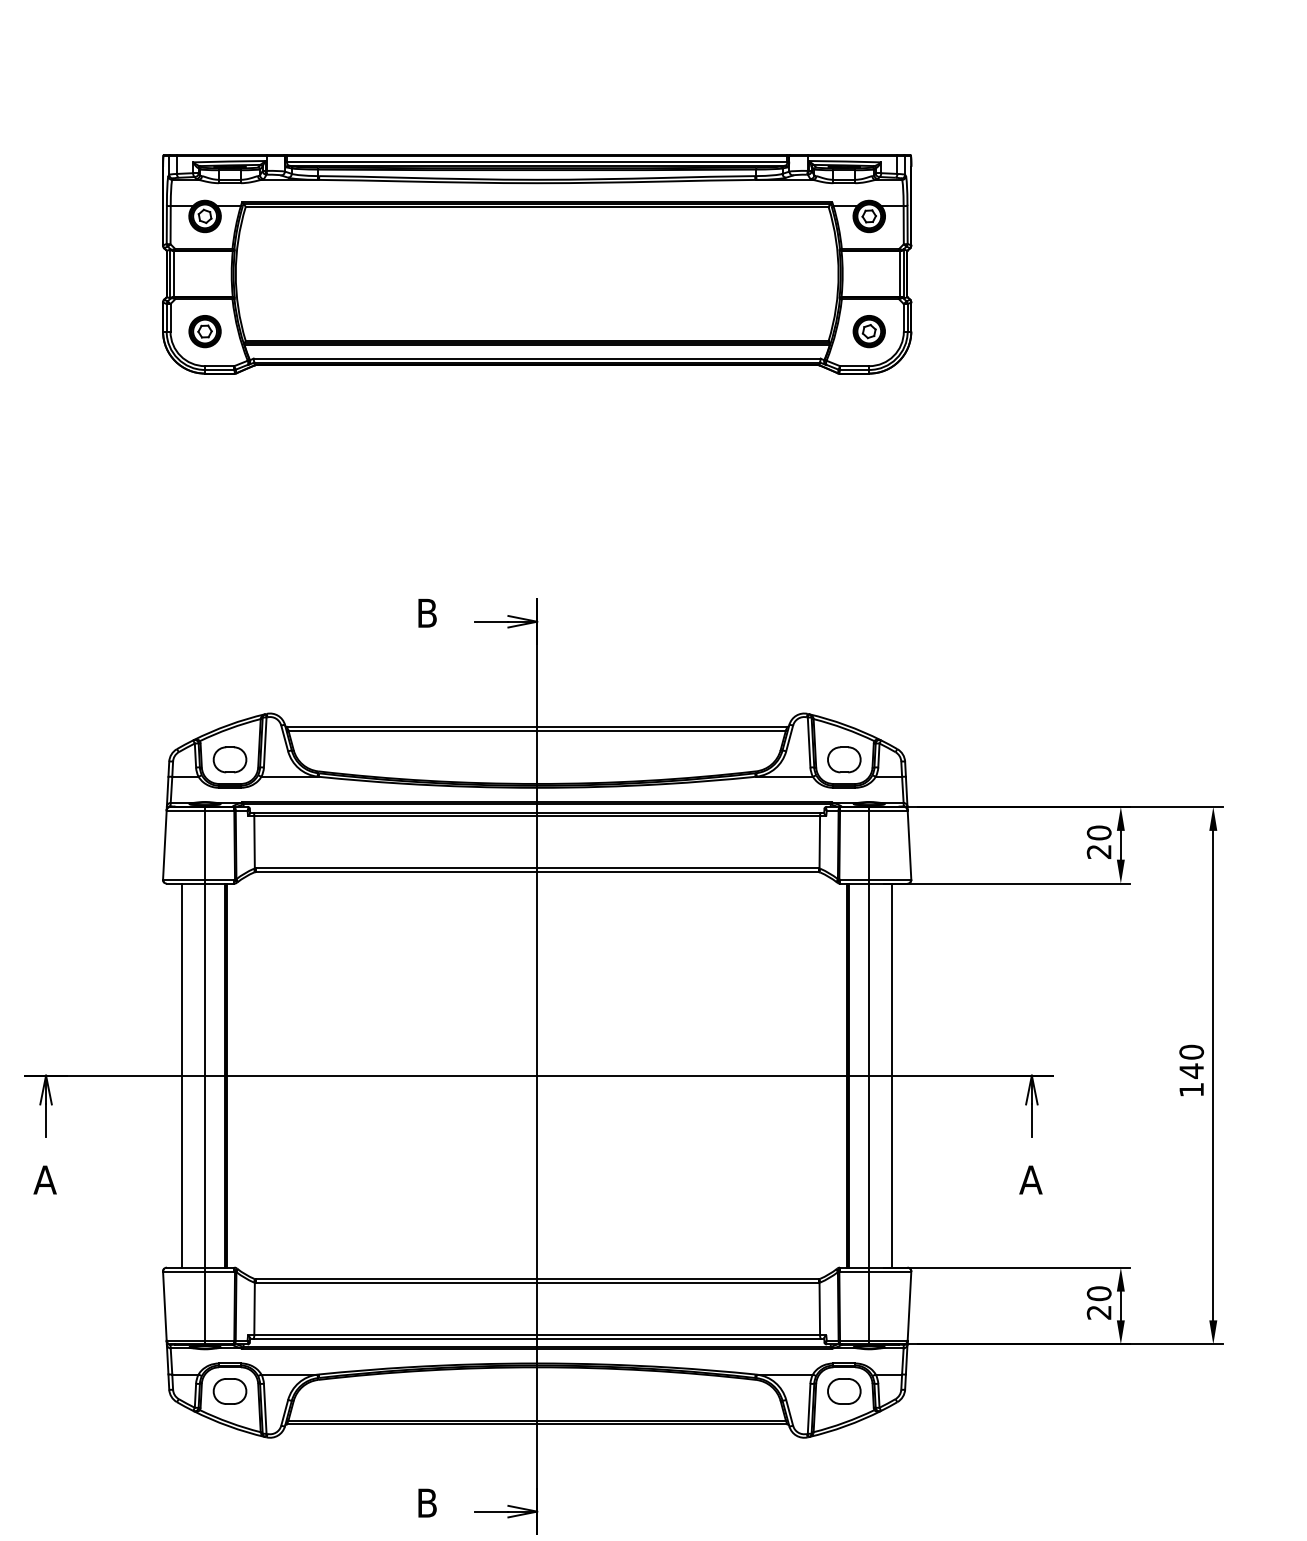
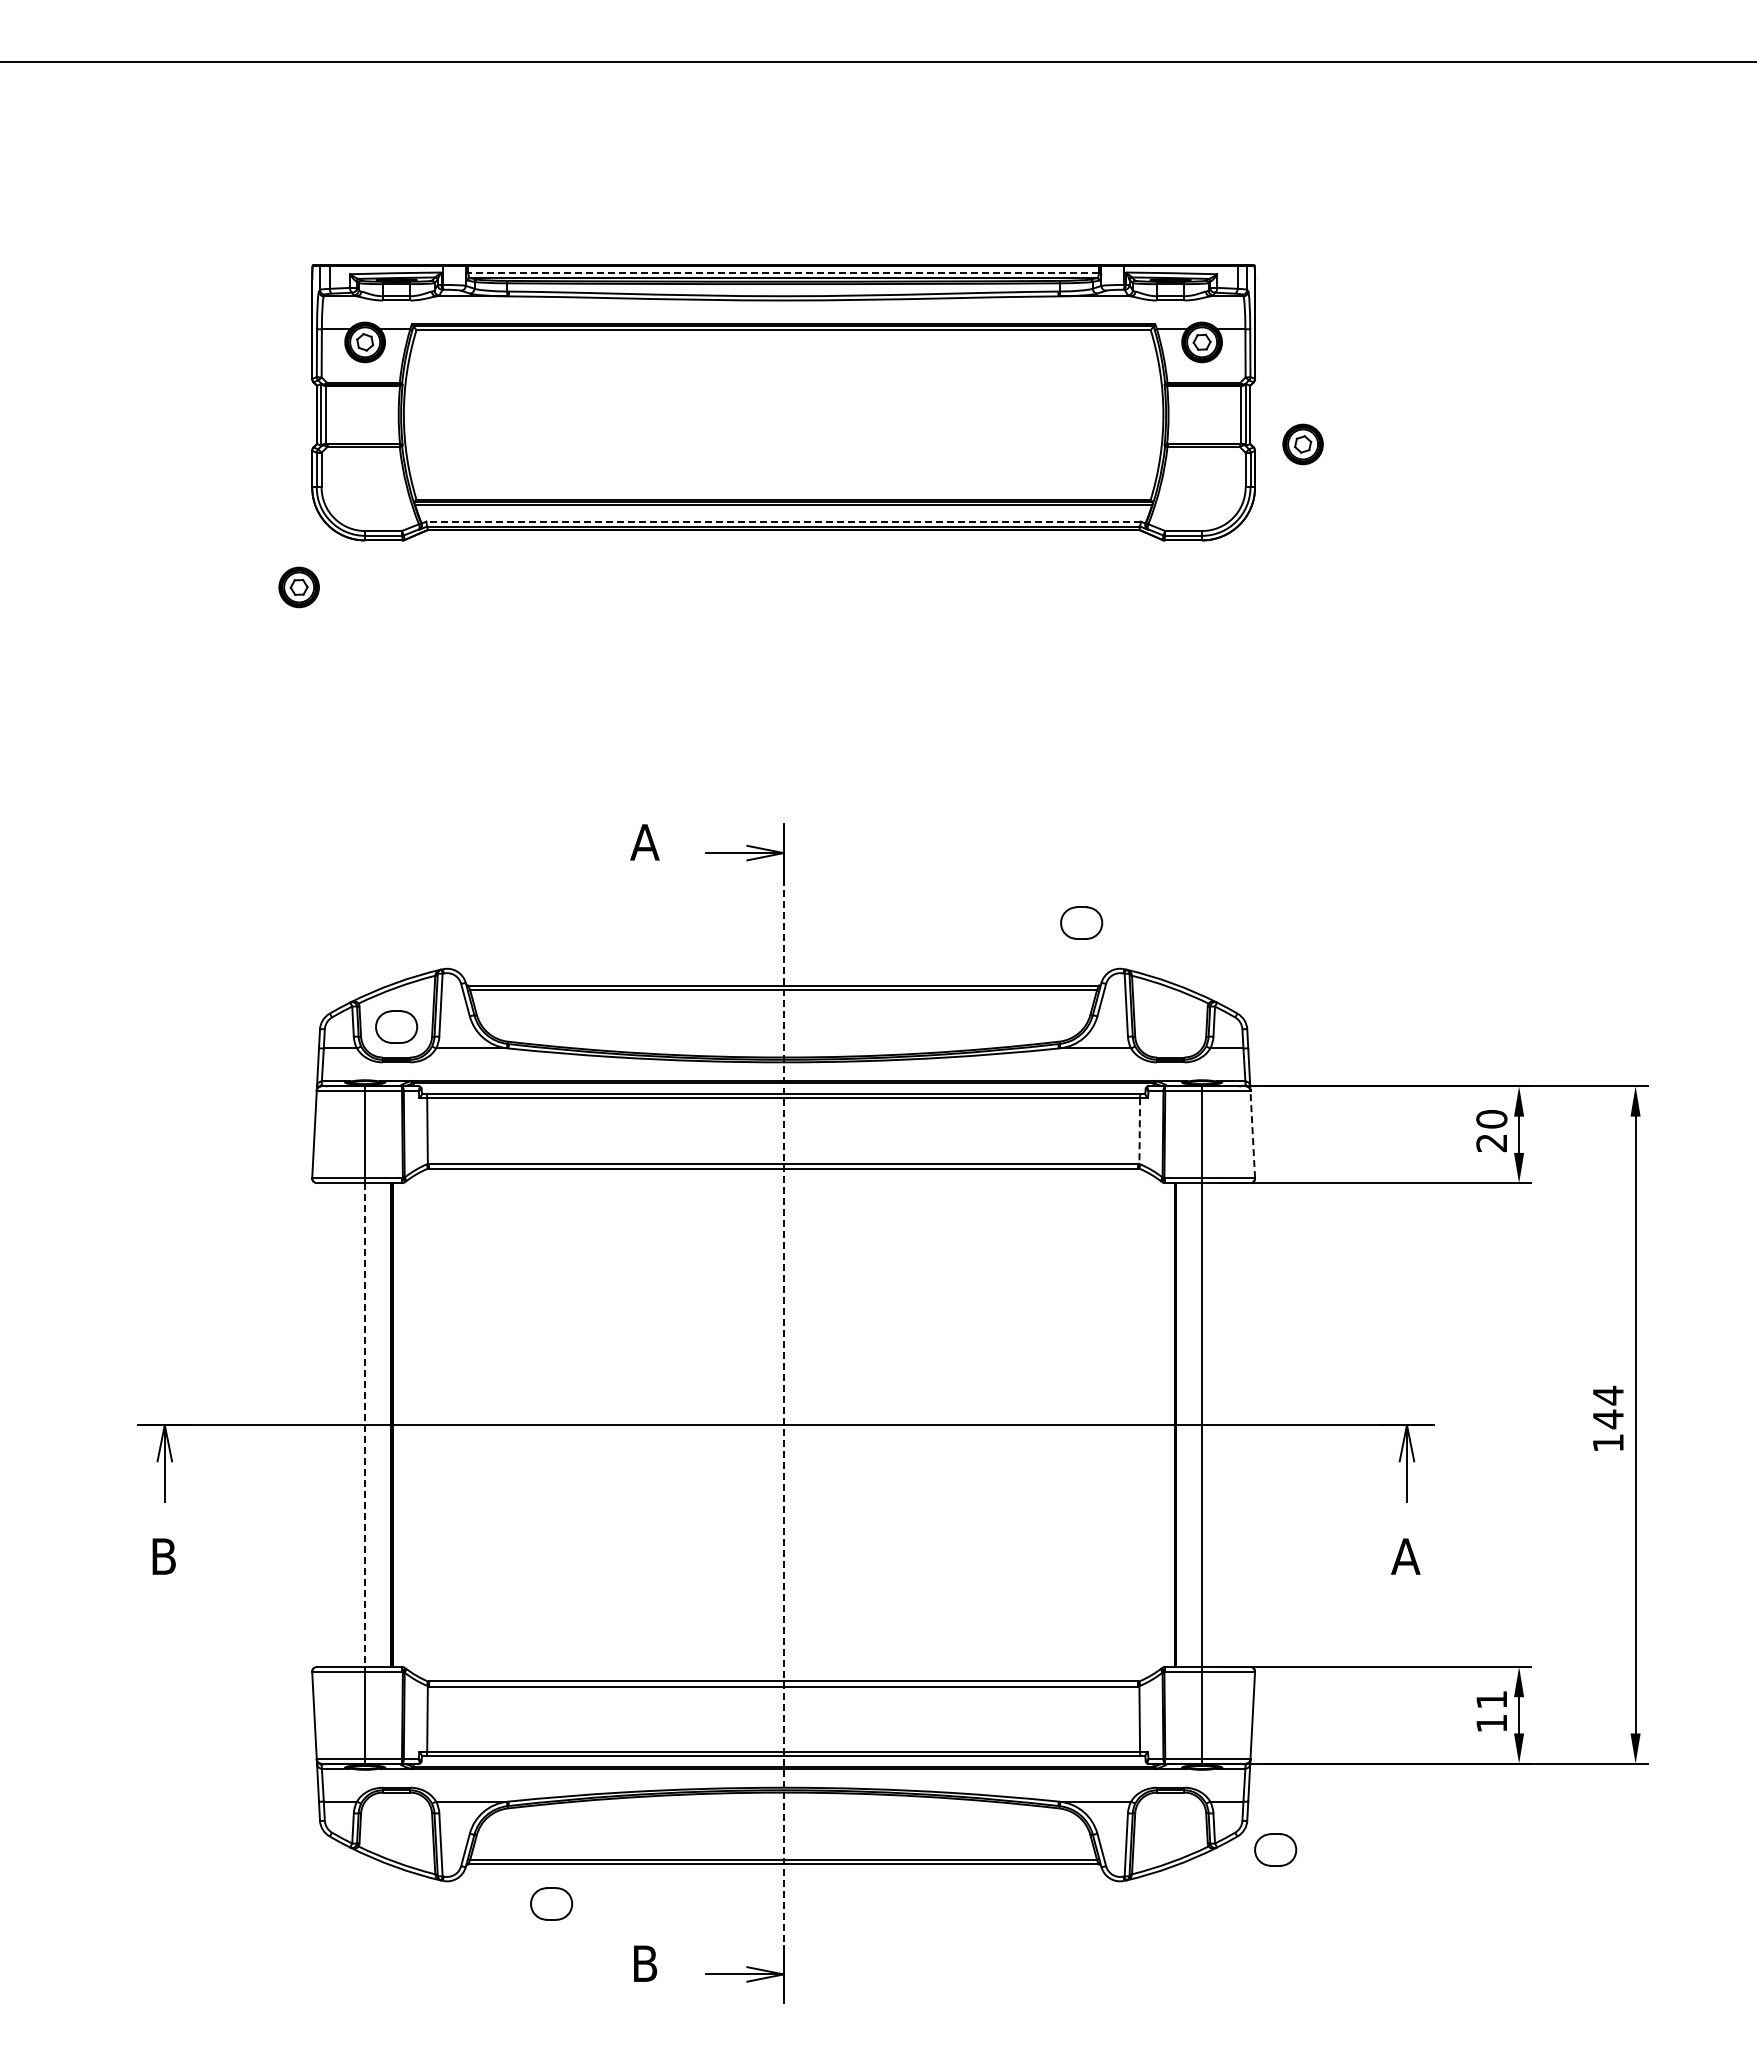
line: (537, 161) -> (783, 273), solid -> dashed
part: (204, 331) -> (298, 587), moved
part: (868, 331) -> (1302, 444), moved
line: (537, 358) -> (783, 521), solid -> dashed
text: (426, 613) -> (644, 842), B -> A
part: (844, 759) -> (1081, 922), moved
line: (819, 841) -> (1139, 1130), solid -> dashed
line: (909, 845) -> (1252, 1134), solid -> dashed
text: (1191, 1052) -> (1607, 1395), 140 -> 144
line: (537, 1067) -> (783, 1414), solid -> dashed
line: (182, 1075) -> (336, 1424), removed
line: (892, 1075) -> (1231, 1424), removed
line: (205, 1076) -> (365, 1425), solid -> dashed
text: (45, 1179) -> (163, 1556), A -> B
text: (1098, 1302) -> (1491, 1711), 20 -> 11
part: (229, 1391) -> (551, 1903), moved
part: (844, 1391) -> (1275, 1849), moved

